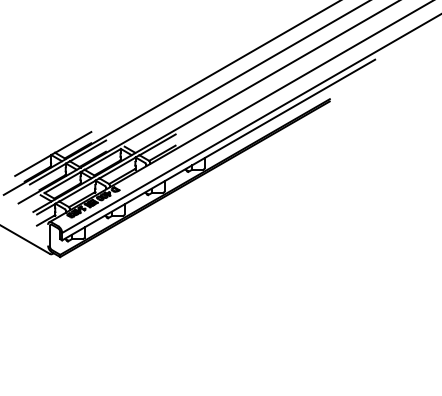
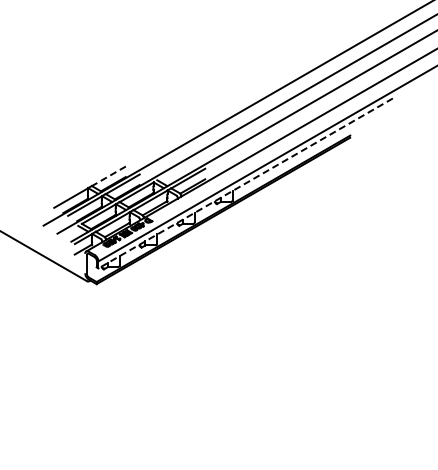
line: (72, 142) -> (108, 176), solid -> dashed
line: (218, 150) -> (245, 183), solid -> dashed

